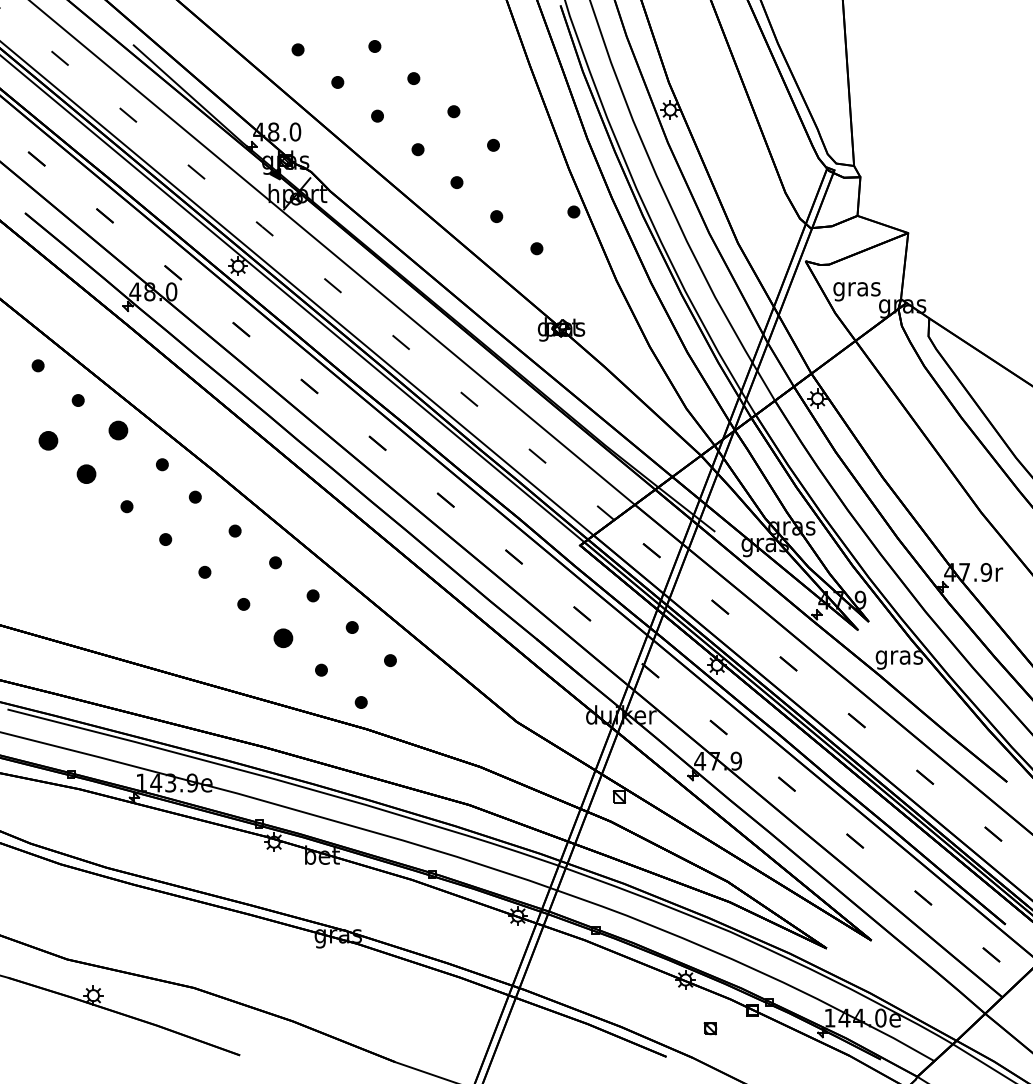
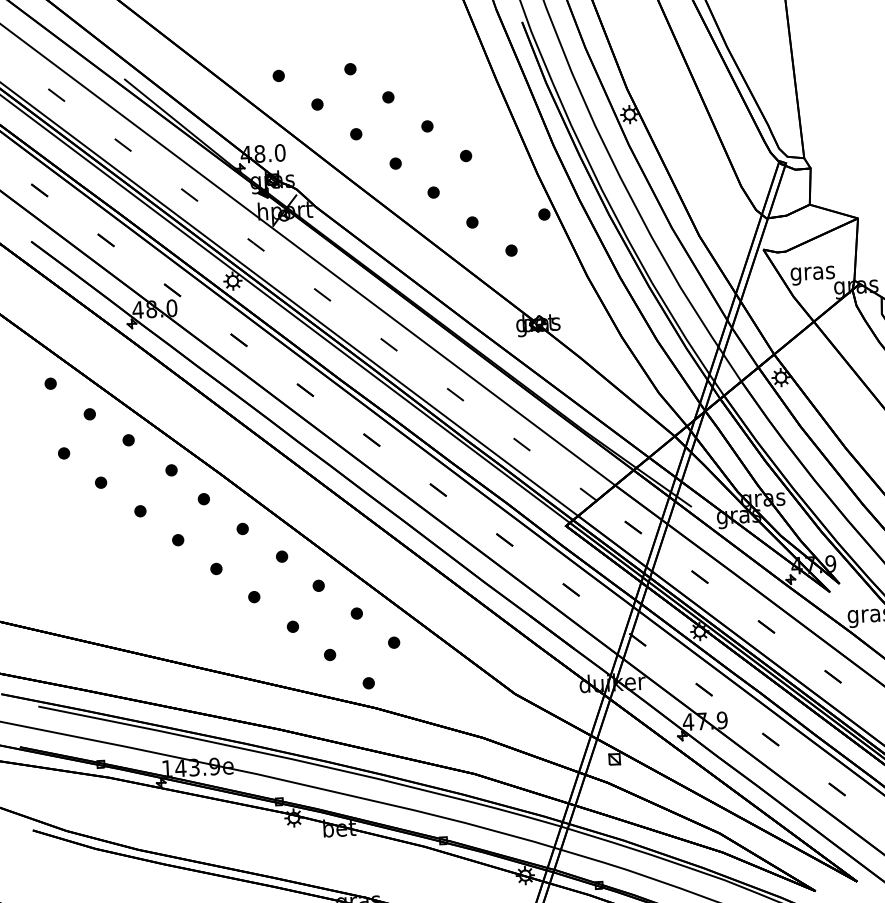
part: (117, 429) -> (127, 439), size x0.62
part: (48, 440) -> (63, 453), size x0.62
part: (86, 473) -> (101, 482), size x0.62
part: (283, 637) -> (292, 626), size x0.62

